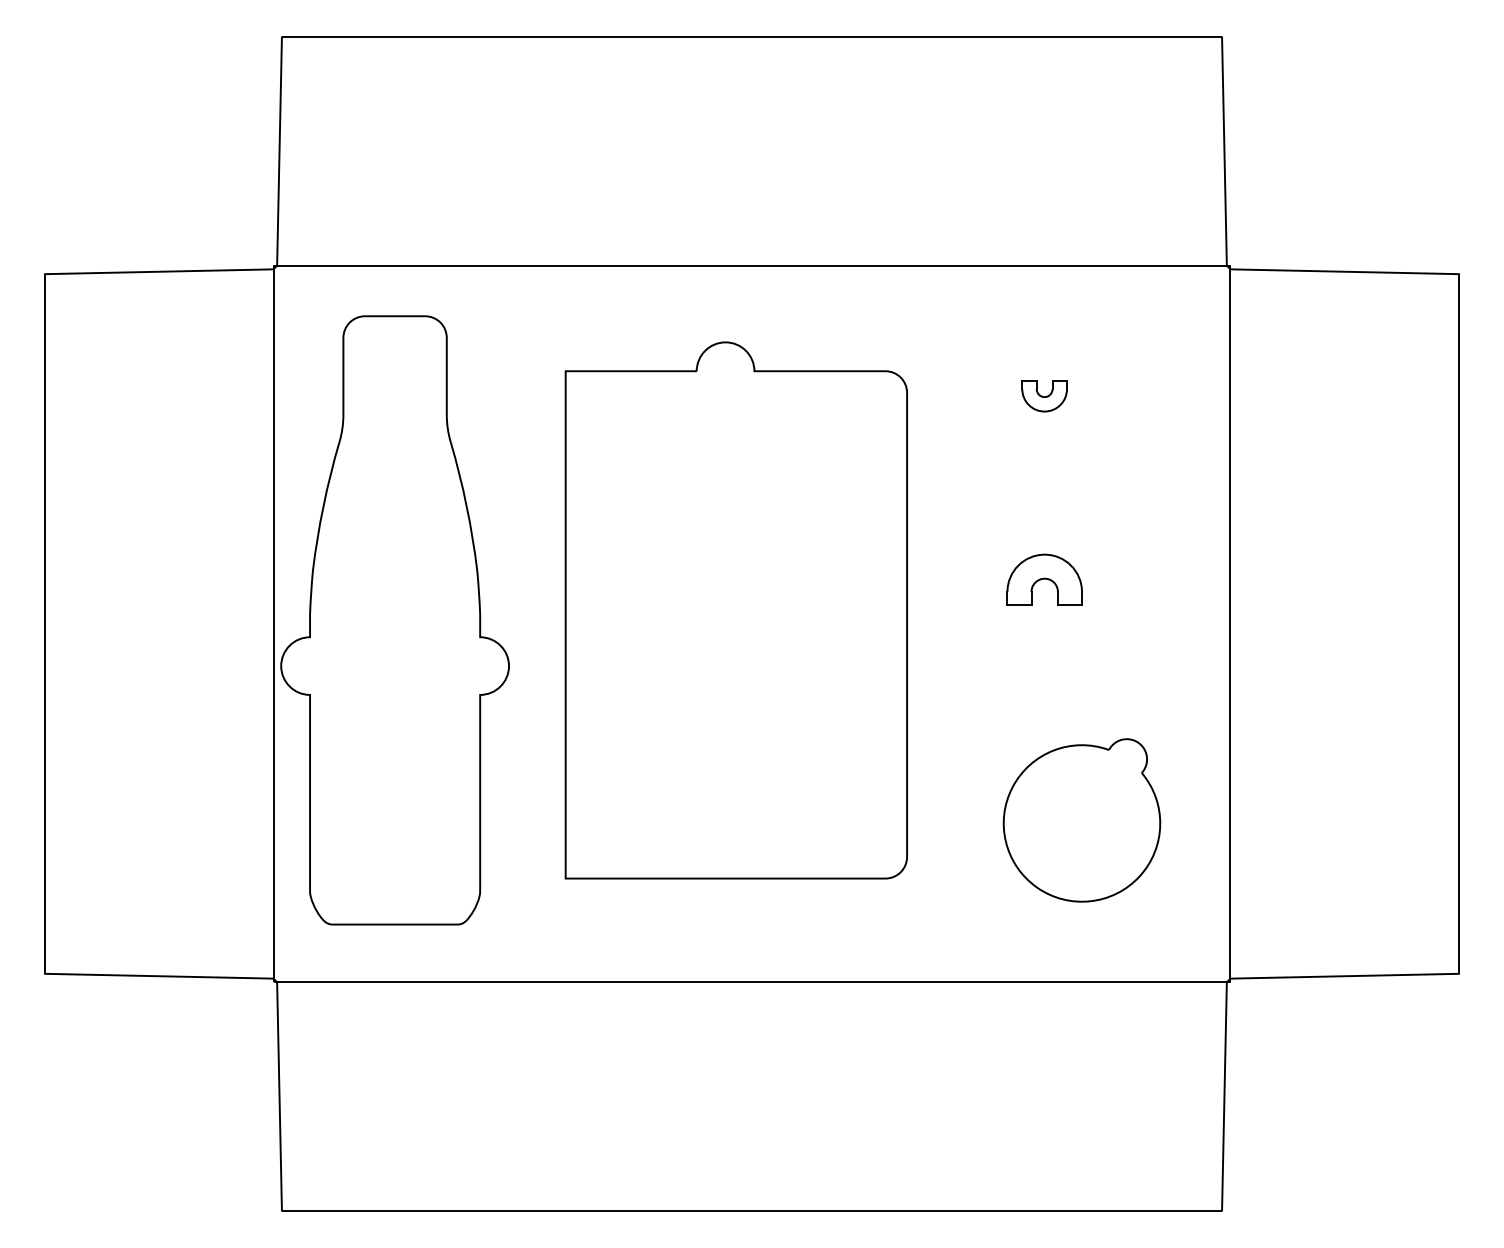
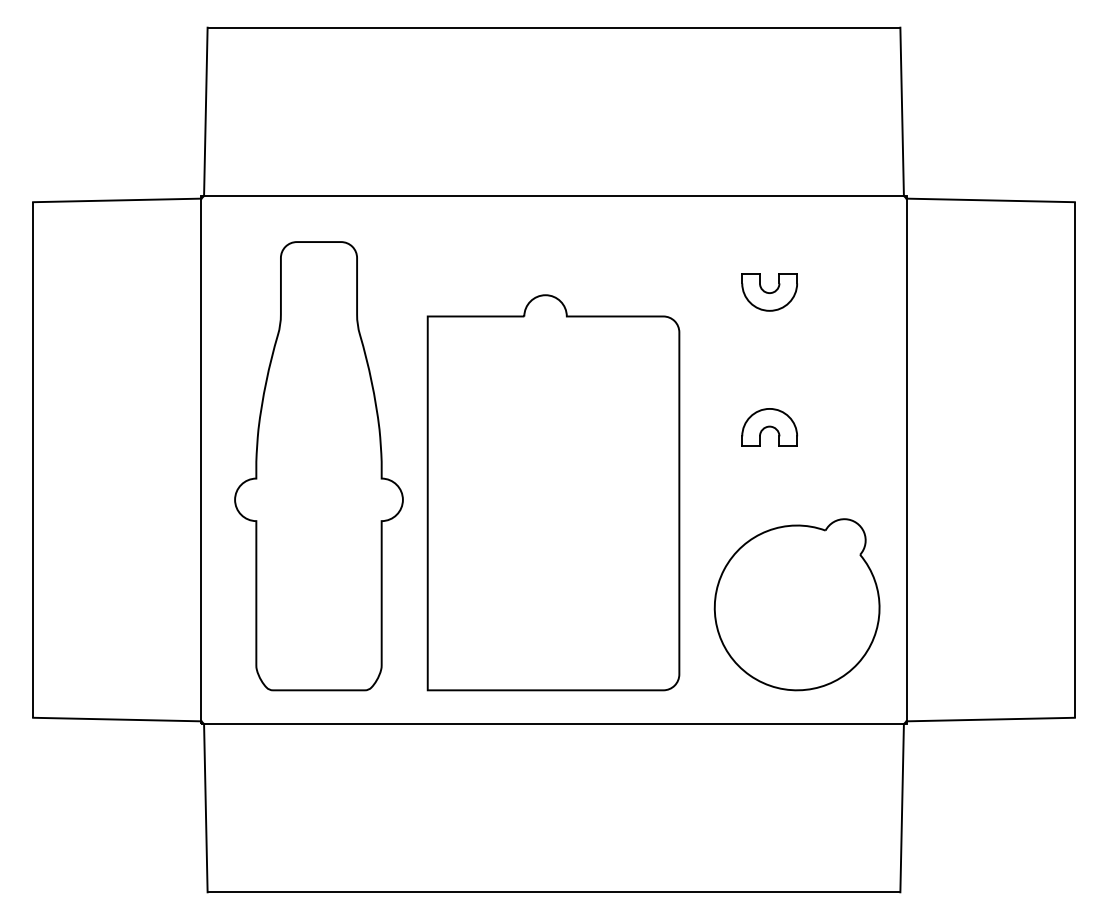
part: (1044, 396) -> (769, 292), size x1.67
part: (735, 610) -> (552, 492), moved
part: (394, 620) -> (318, 466), moved
part: (1081, 820) -> (796, 604), size x1.43

